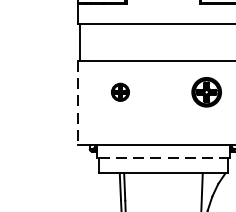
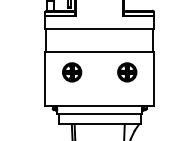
part: (120, 92) -> (72, 72), size x1.67
line: (78, 103) -> (45, 79), dashed -> solid
line: (163, 158) -> (99, 114), dashed -> solid

